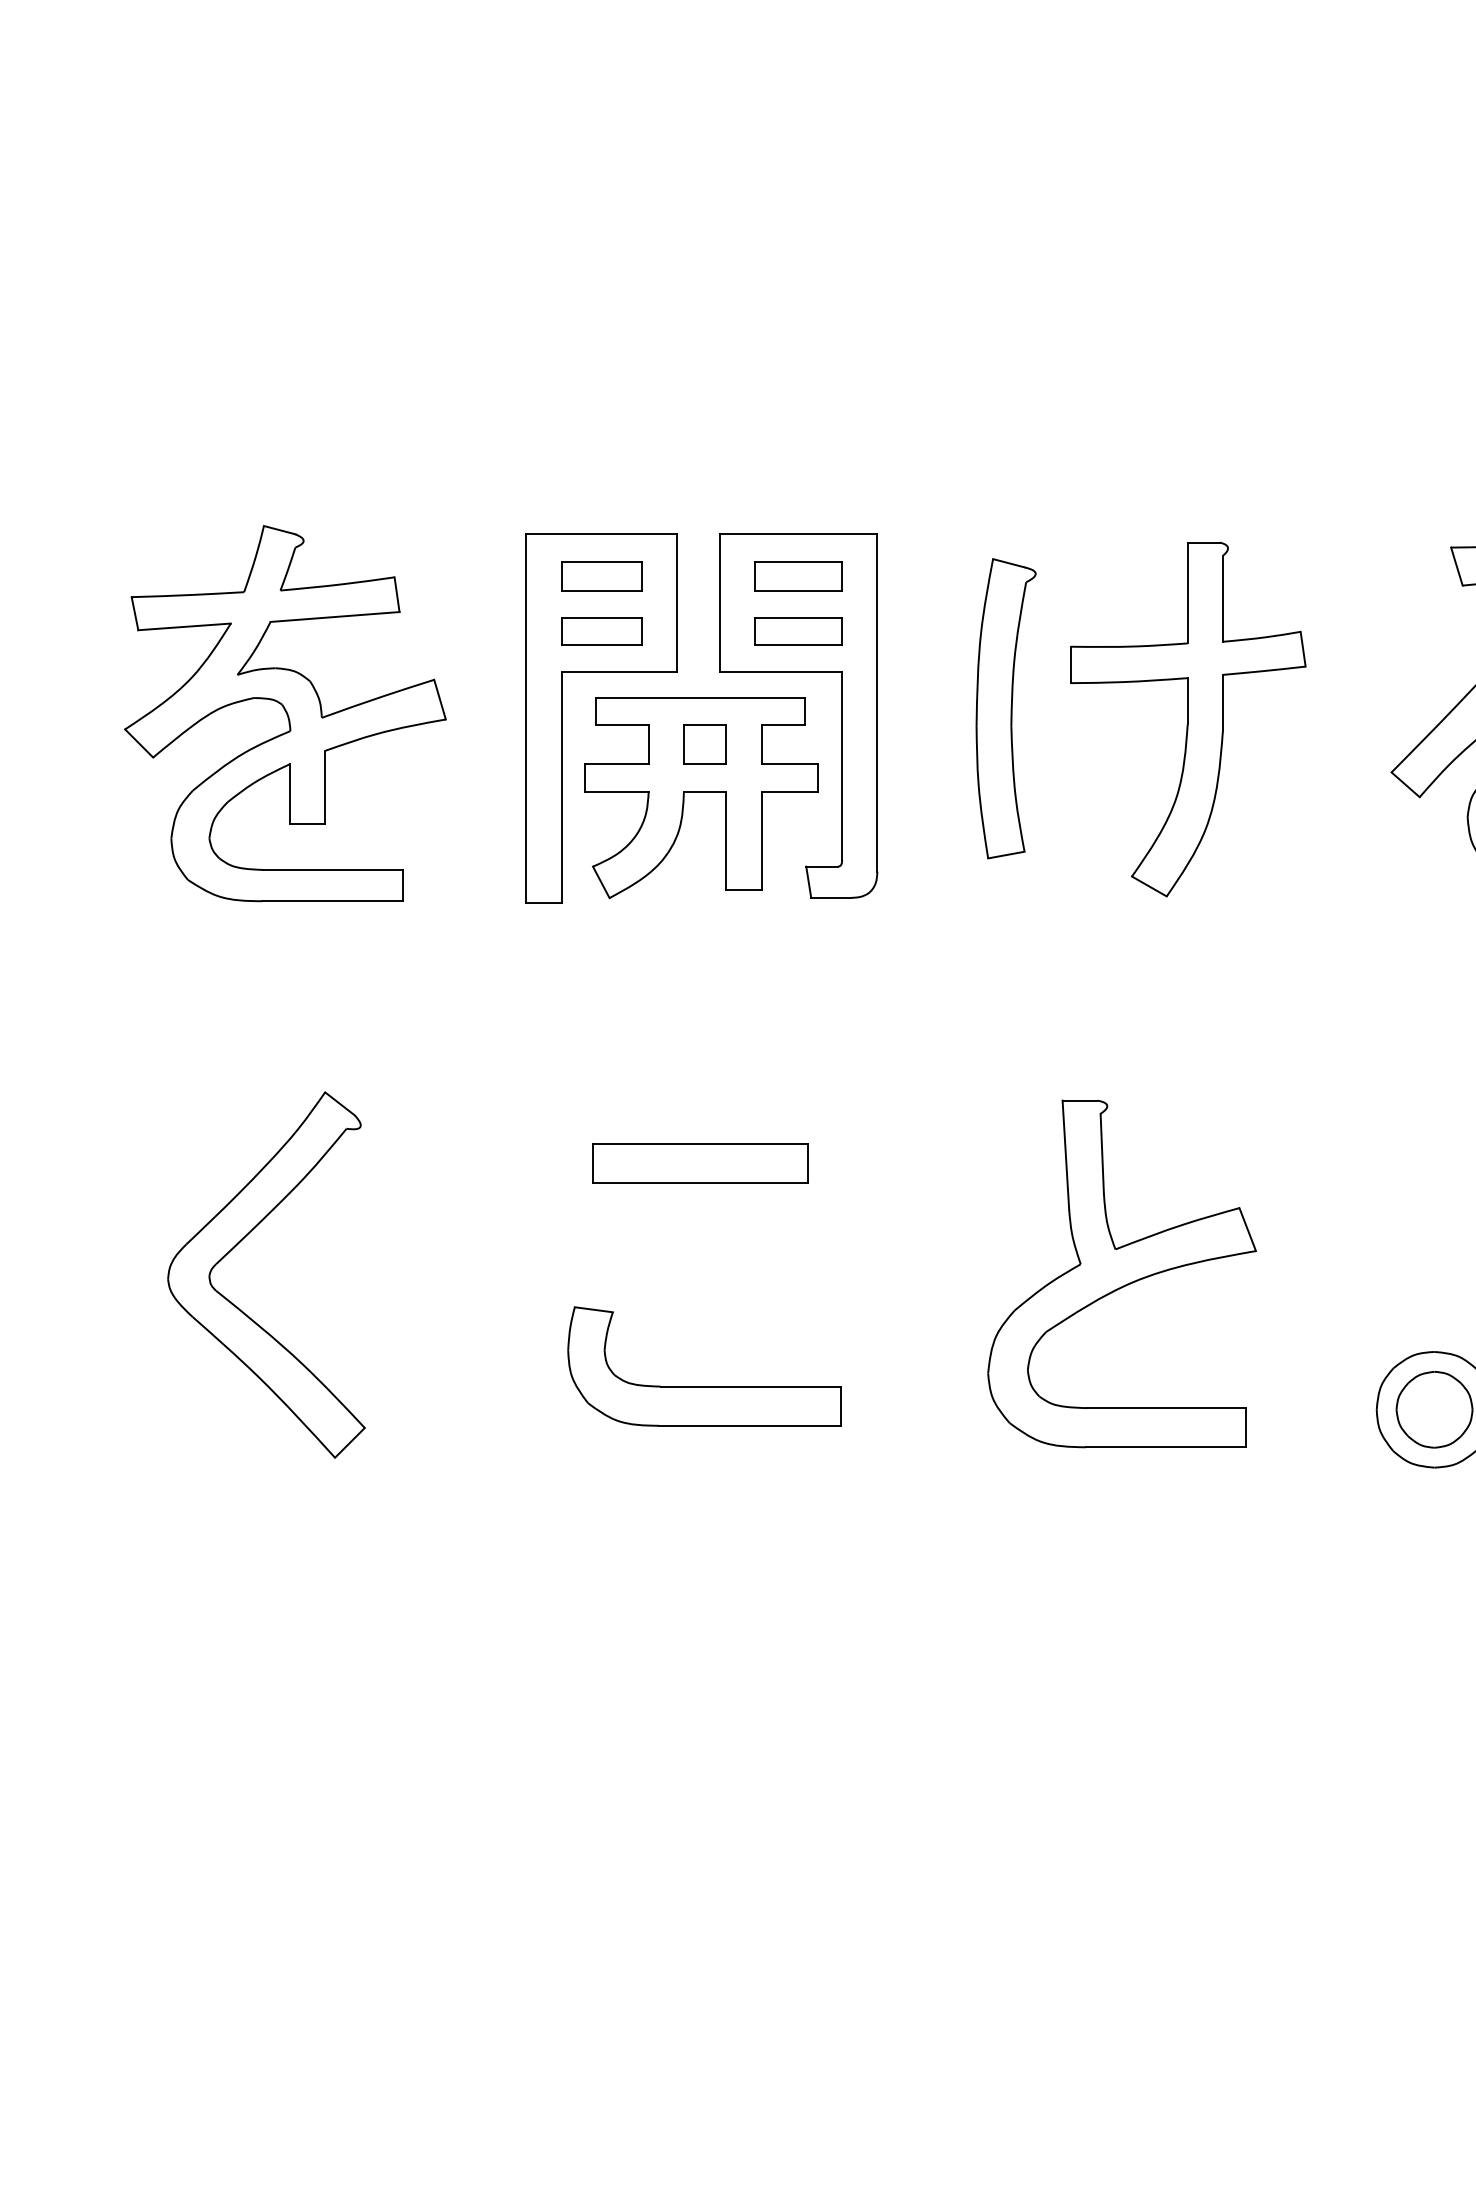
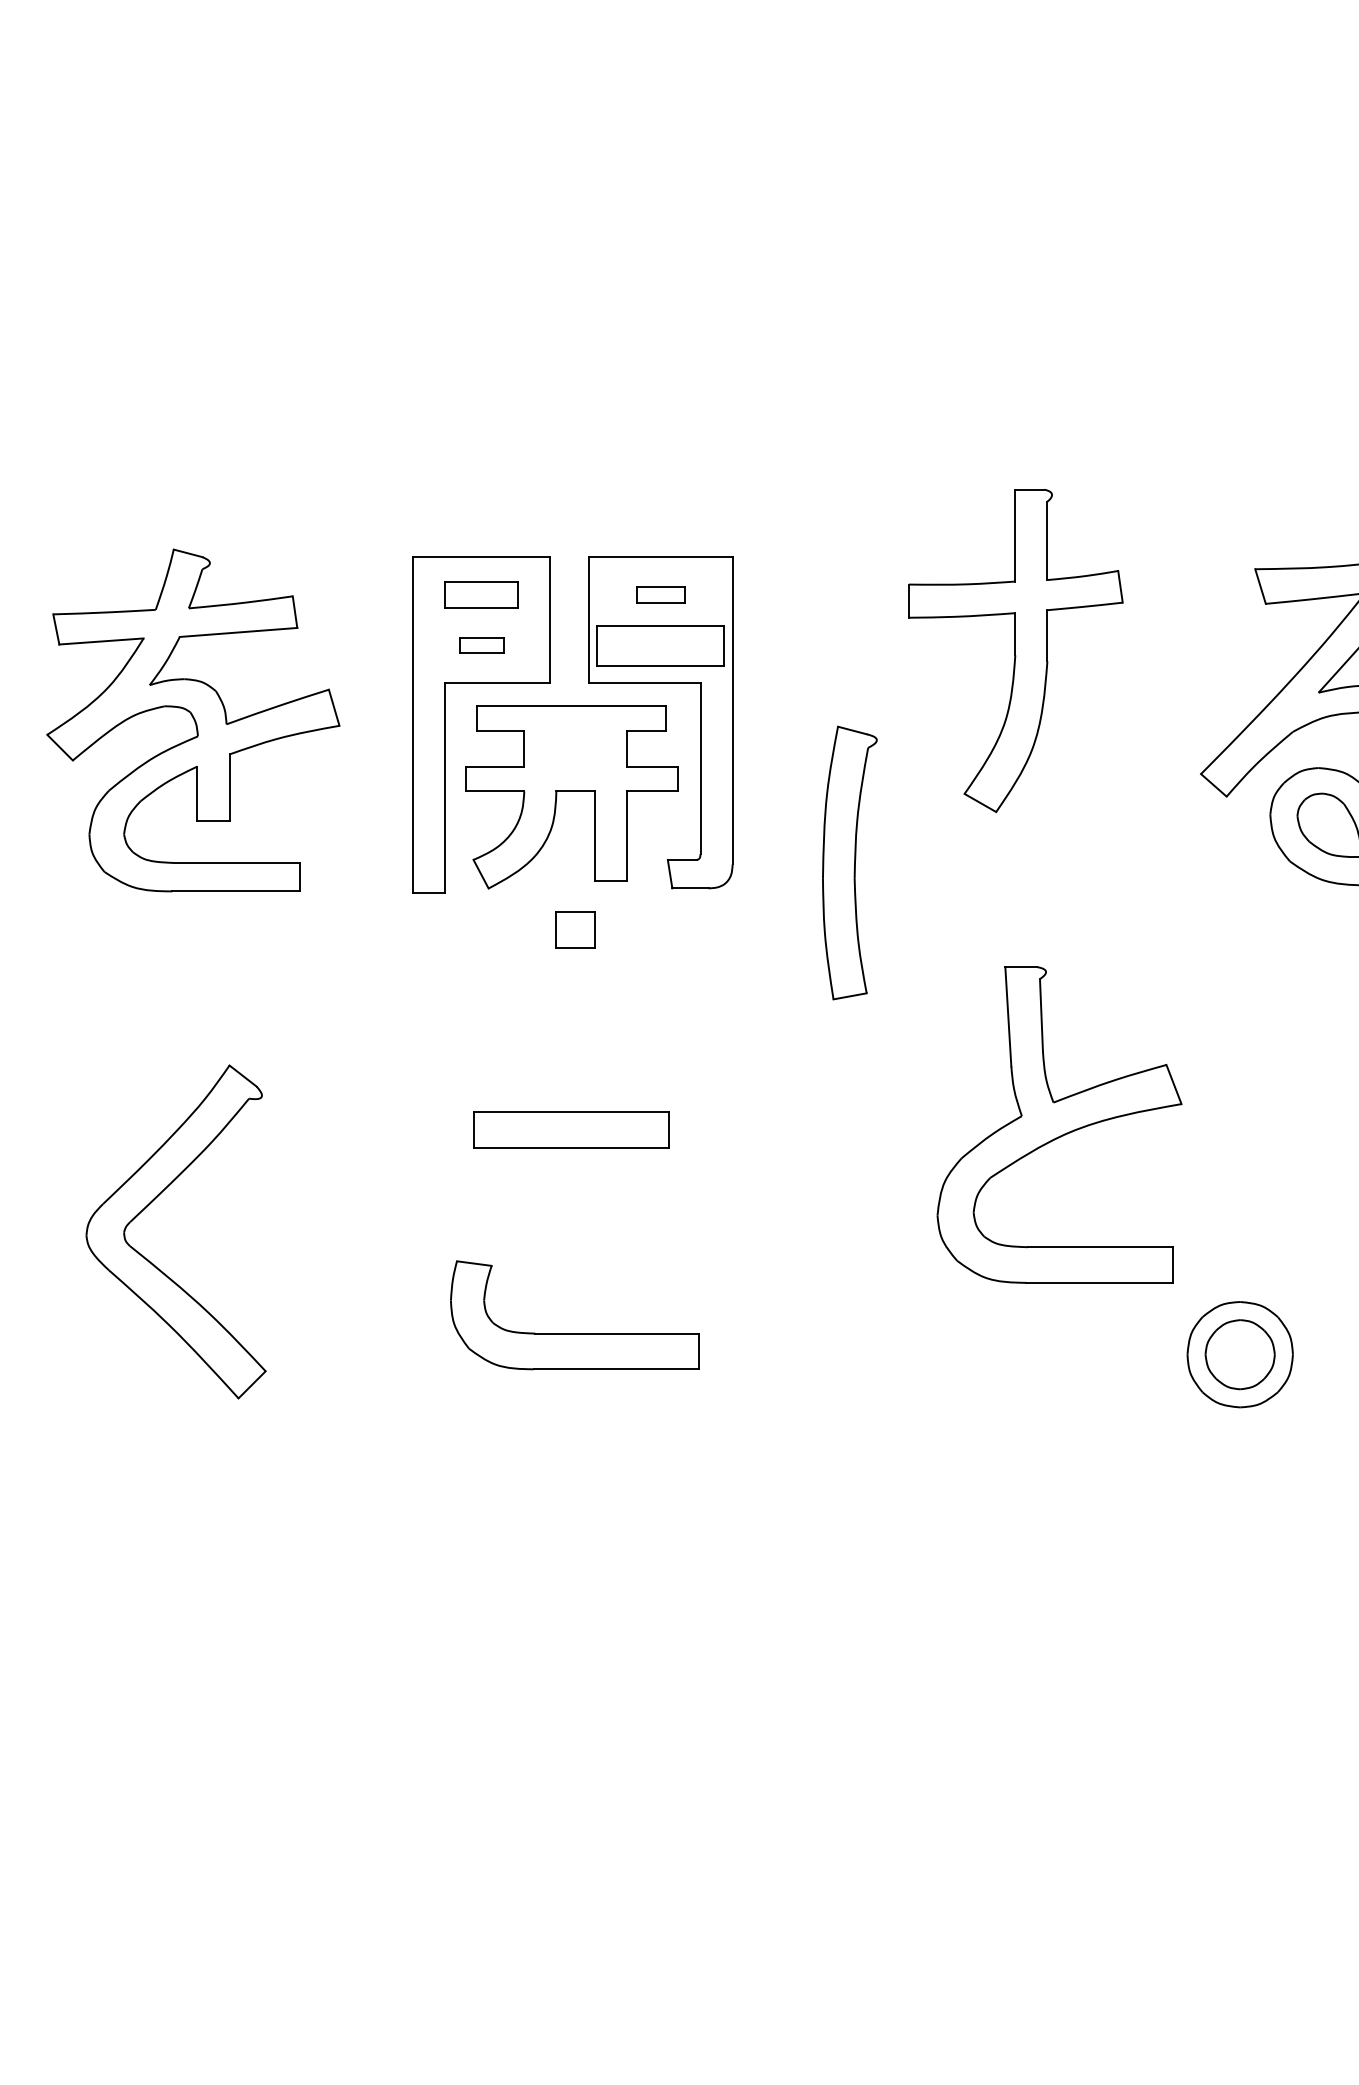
part: (798, 575) -> (660, 594), size x0.6
part: (601, 631) -> (481, 645), size x0.6
part: (798, 631) -> (660, 645), size x1.6
part: (1005, 708) -> (849, 862), moved
part: (1187, 720) -> (1015, 651), moved
part: (704, 744) -> (575, 929), moved
part: (1122, 1273) -> (1059, 1124), moved

